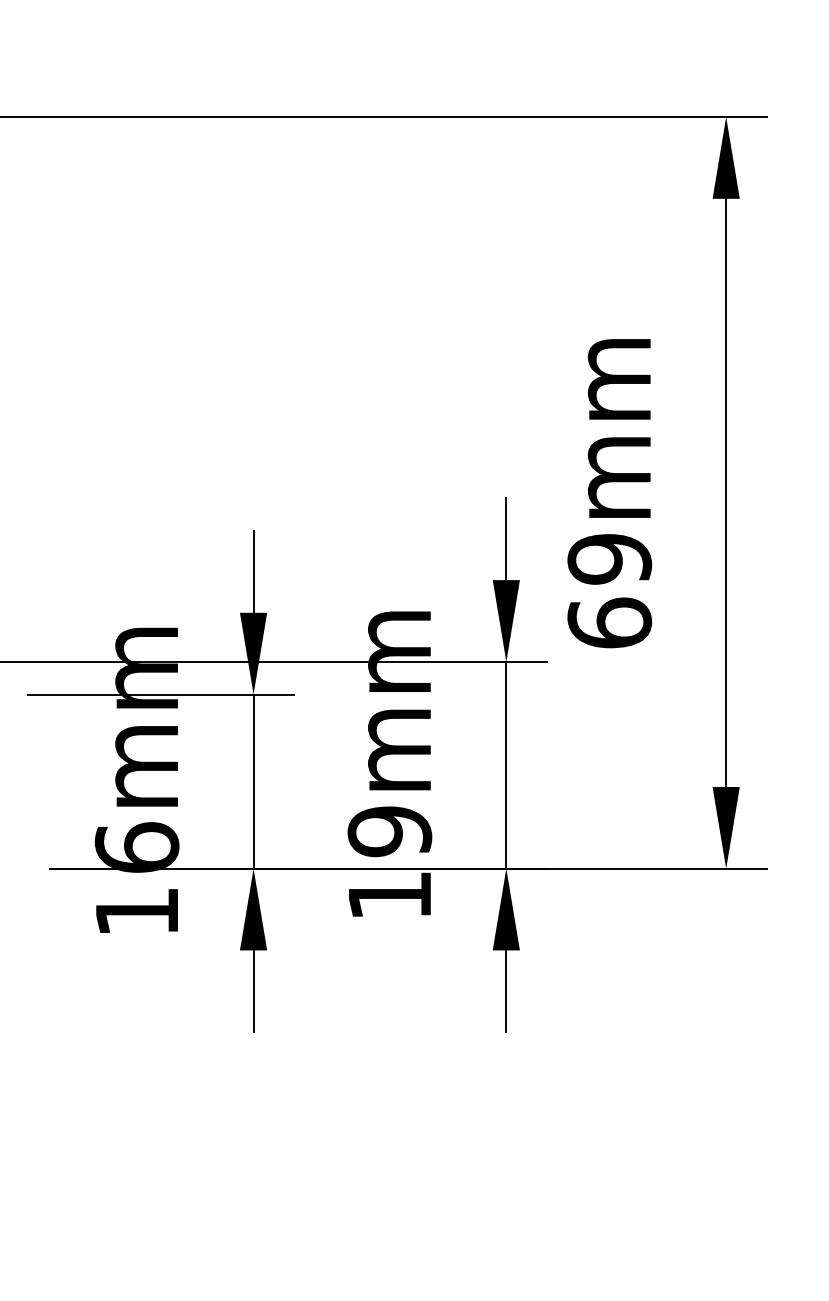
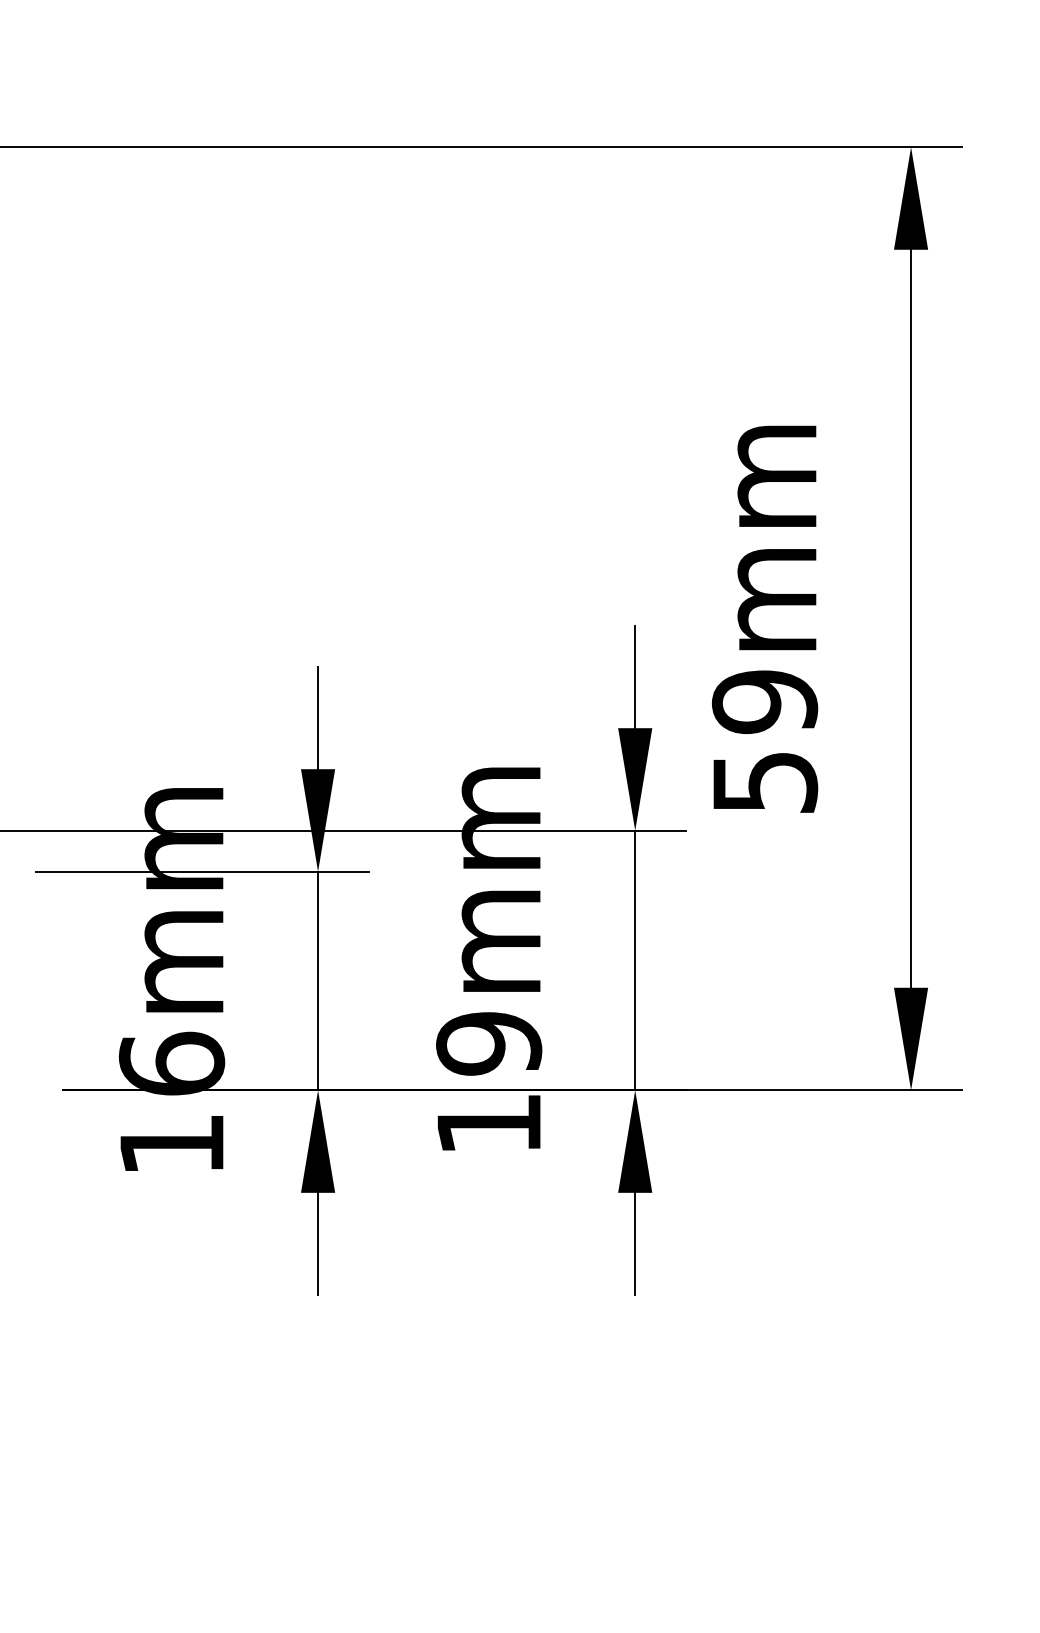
text: (609, 622) -> (764, 781), 69mm -> 59mm

